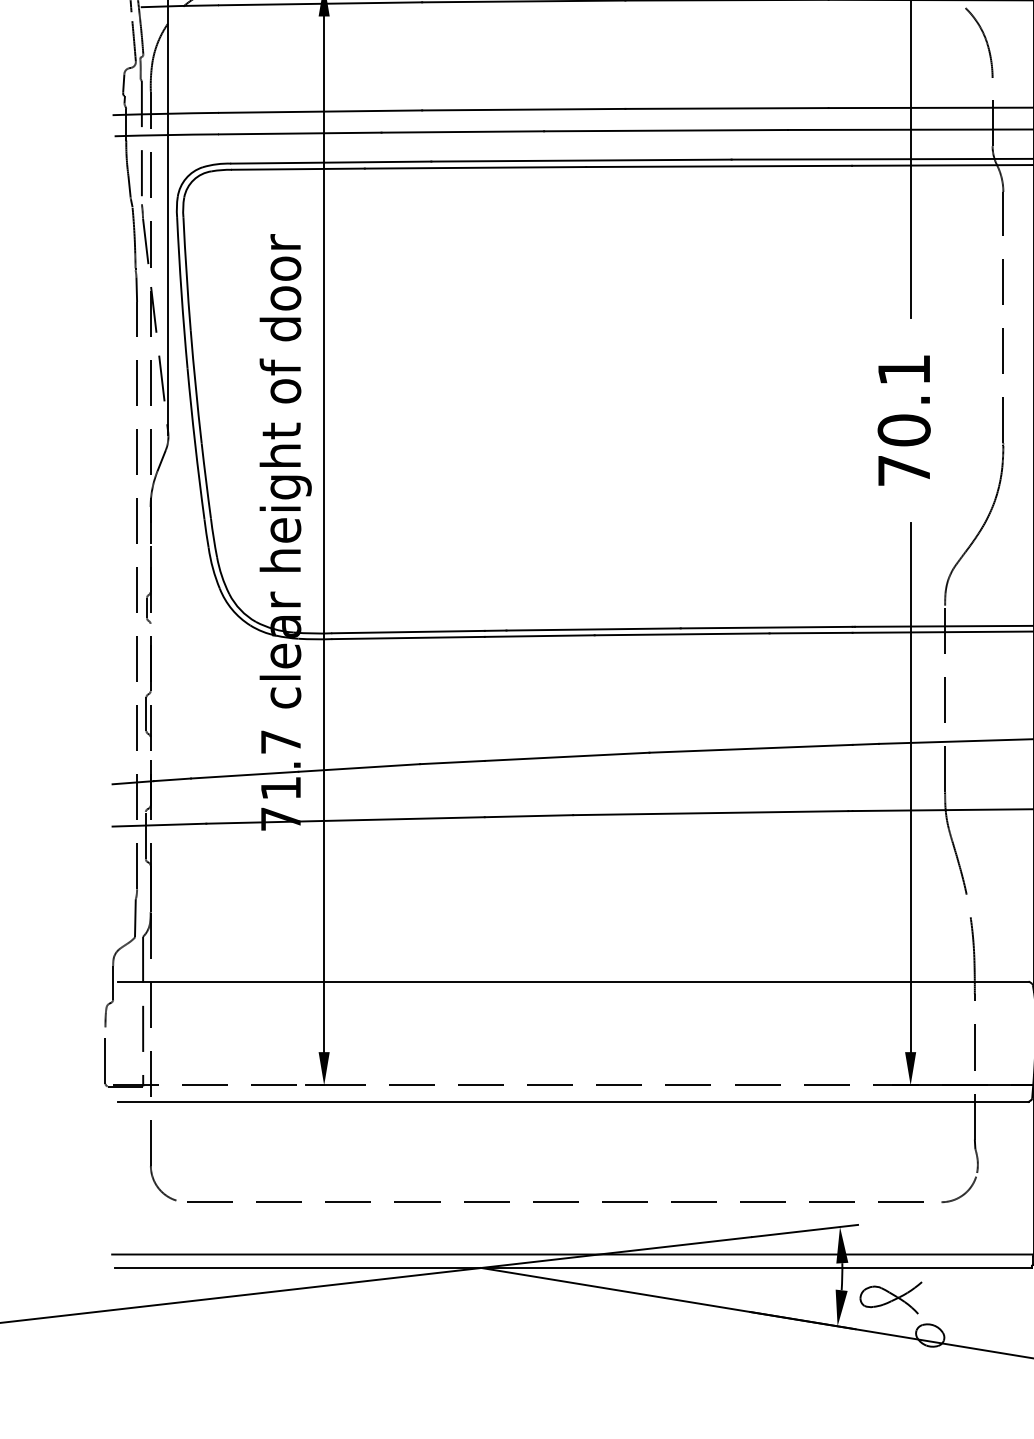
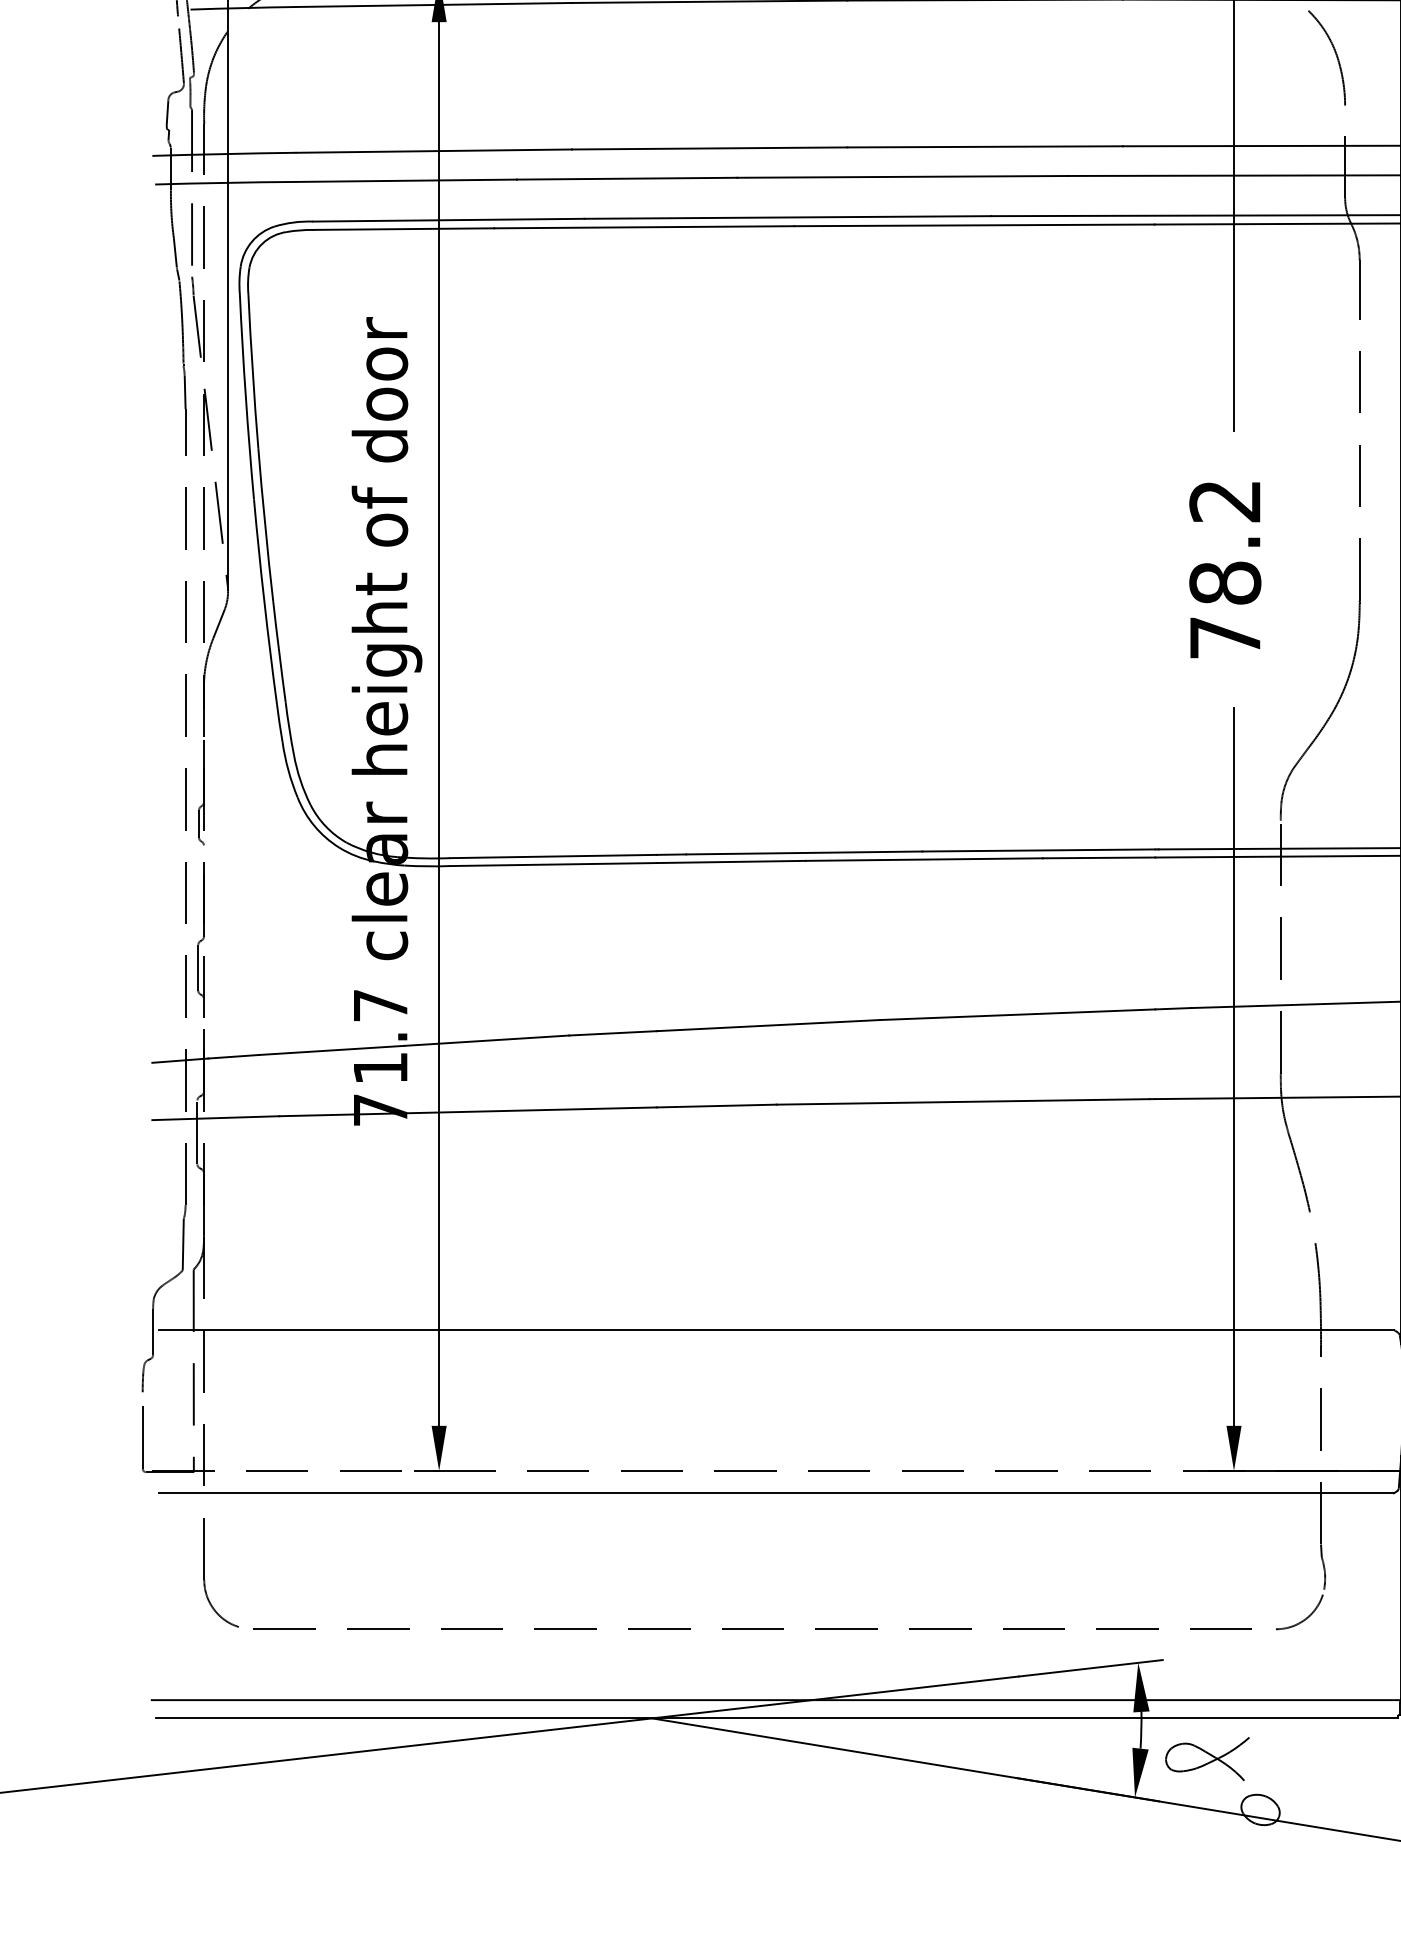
text: (904, 400) -> (1225, 542), 70.1 -> 78.2

